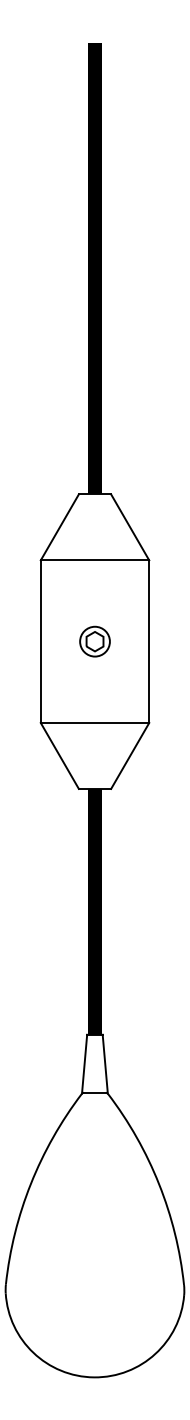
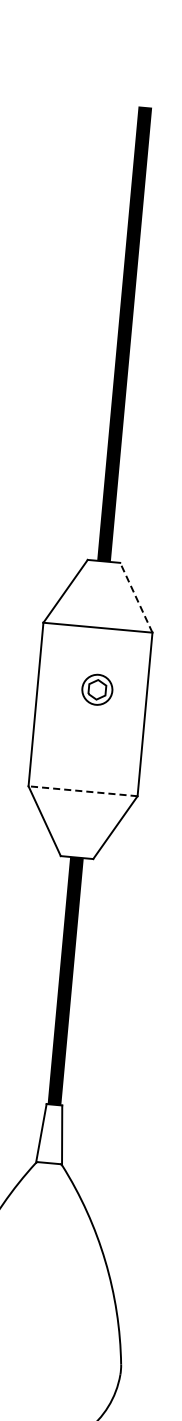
line: (129, 526) -> (135, 596), solid -> dashed
part: (94, 641) -> (96, 689), moved
line: (94, 722) -> (82, 790), solid -> dashed

